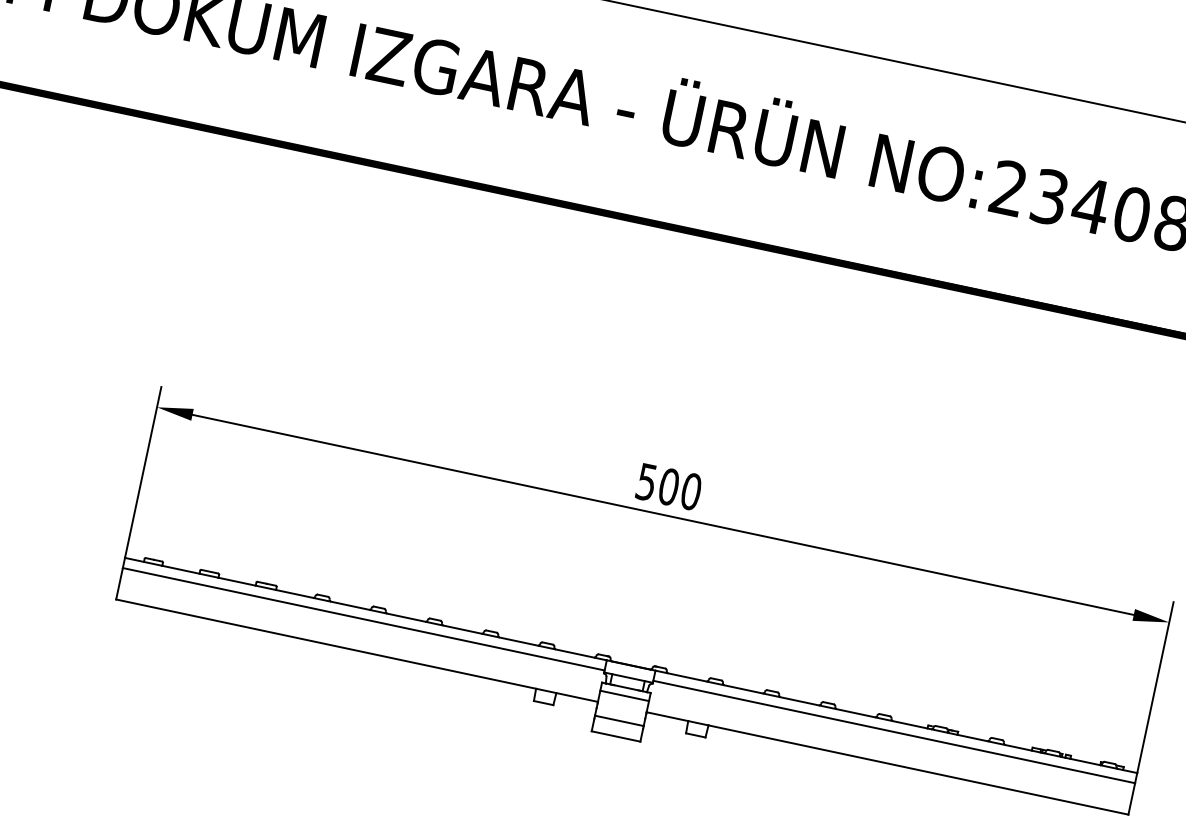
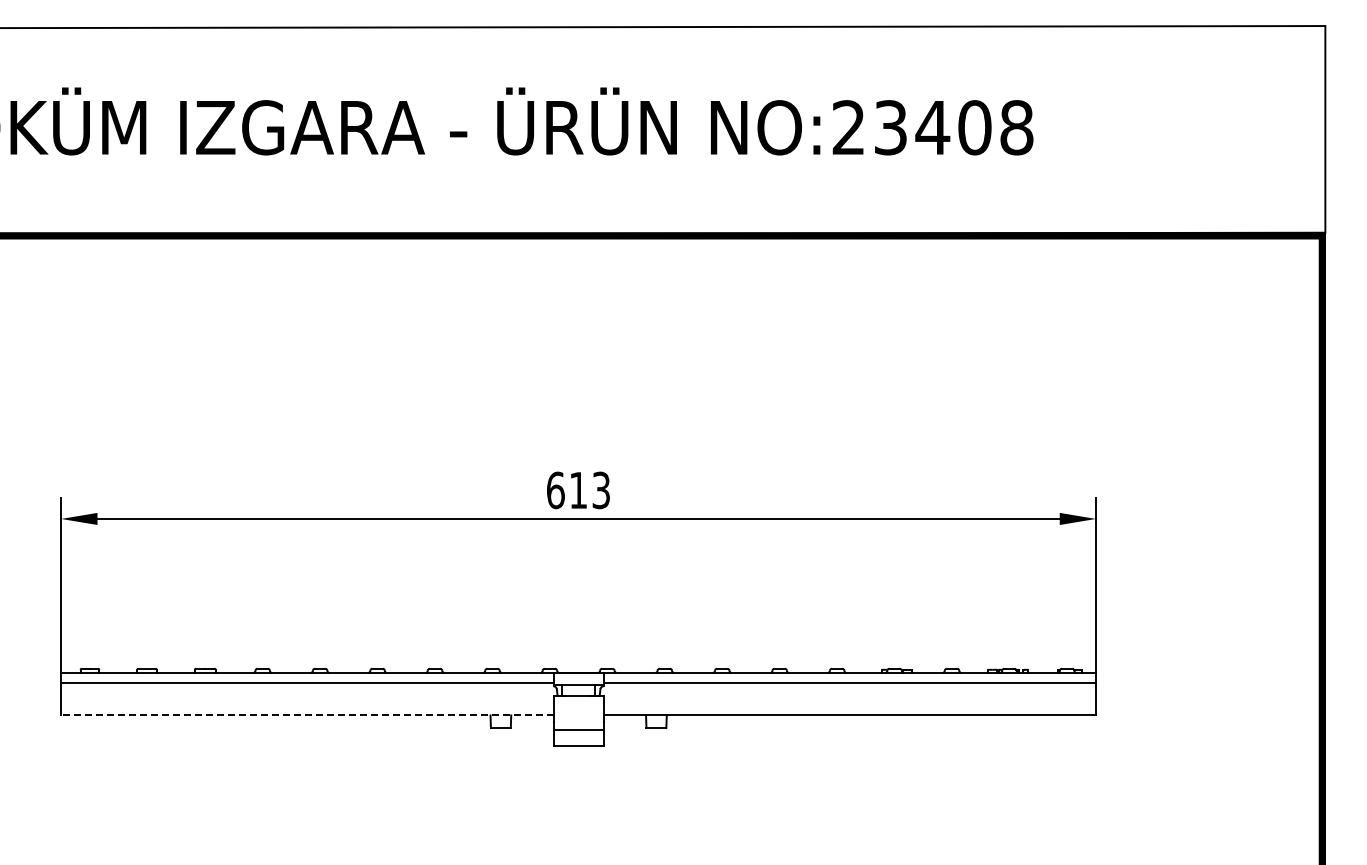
text: (668, 487) -> (578, 490), 500 -> 613
line: (356, 650) -> (306, 715), solid -> dashed
line: (624, 696) -> (578, 704), removed

